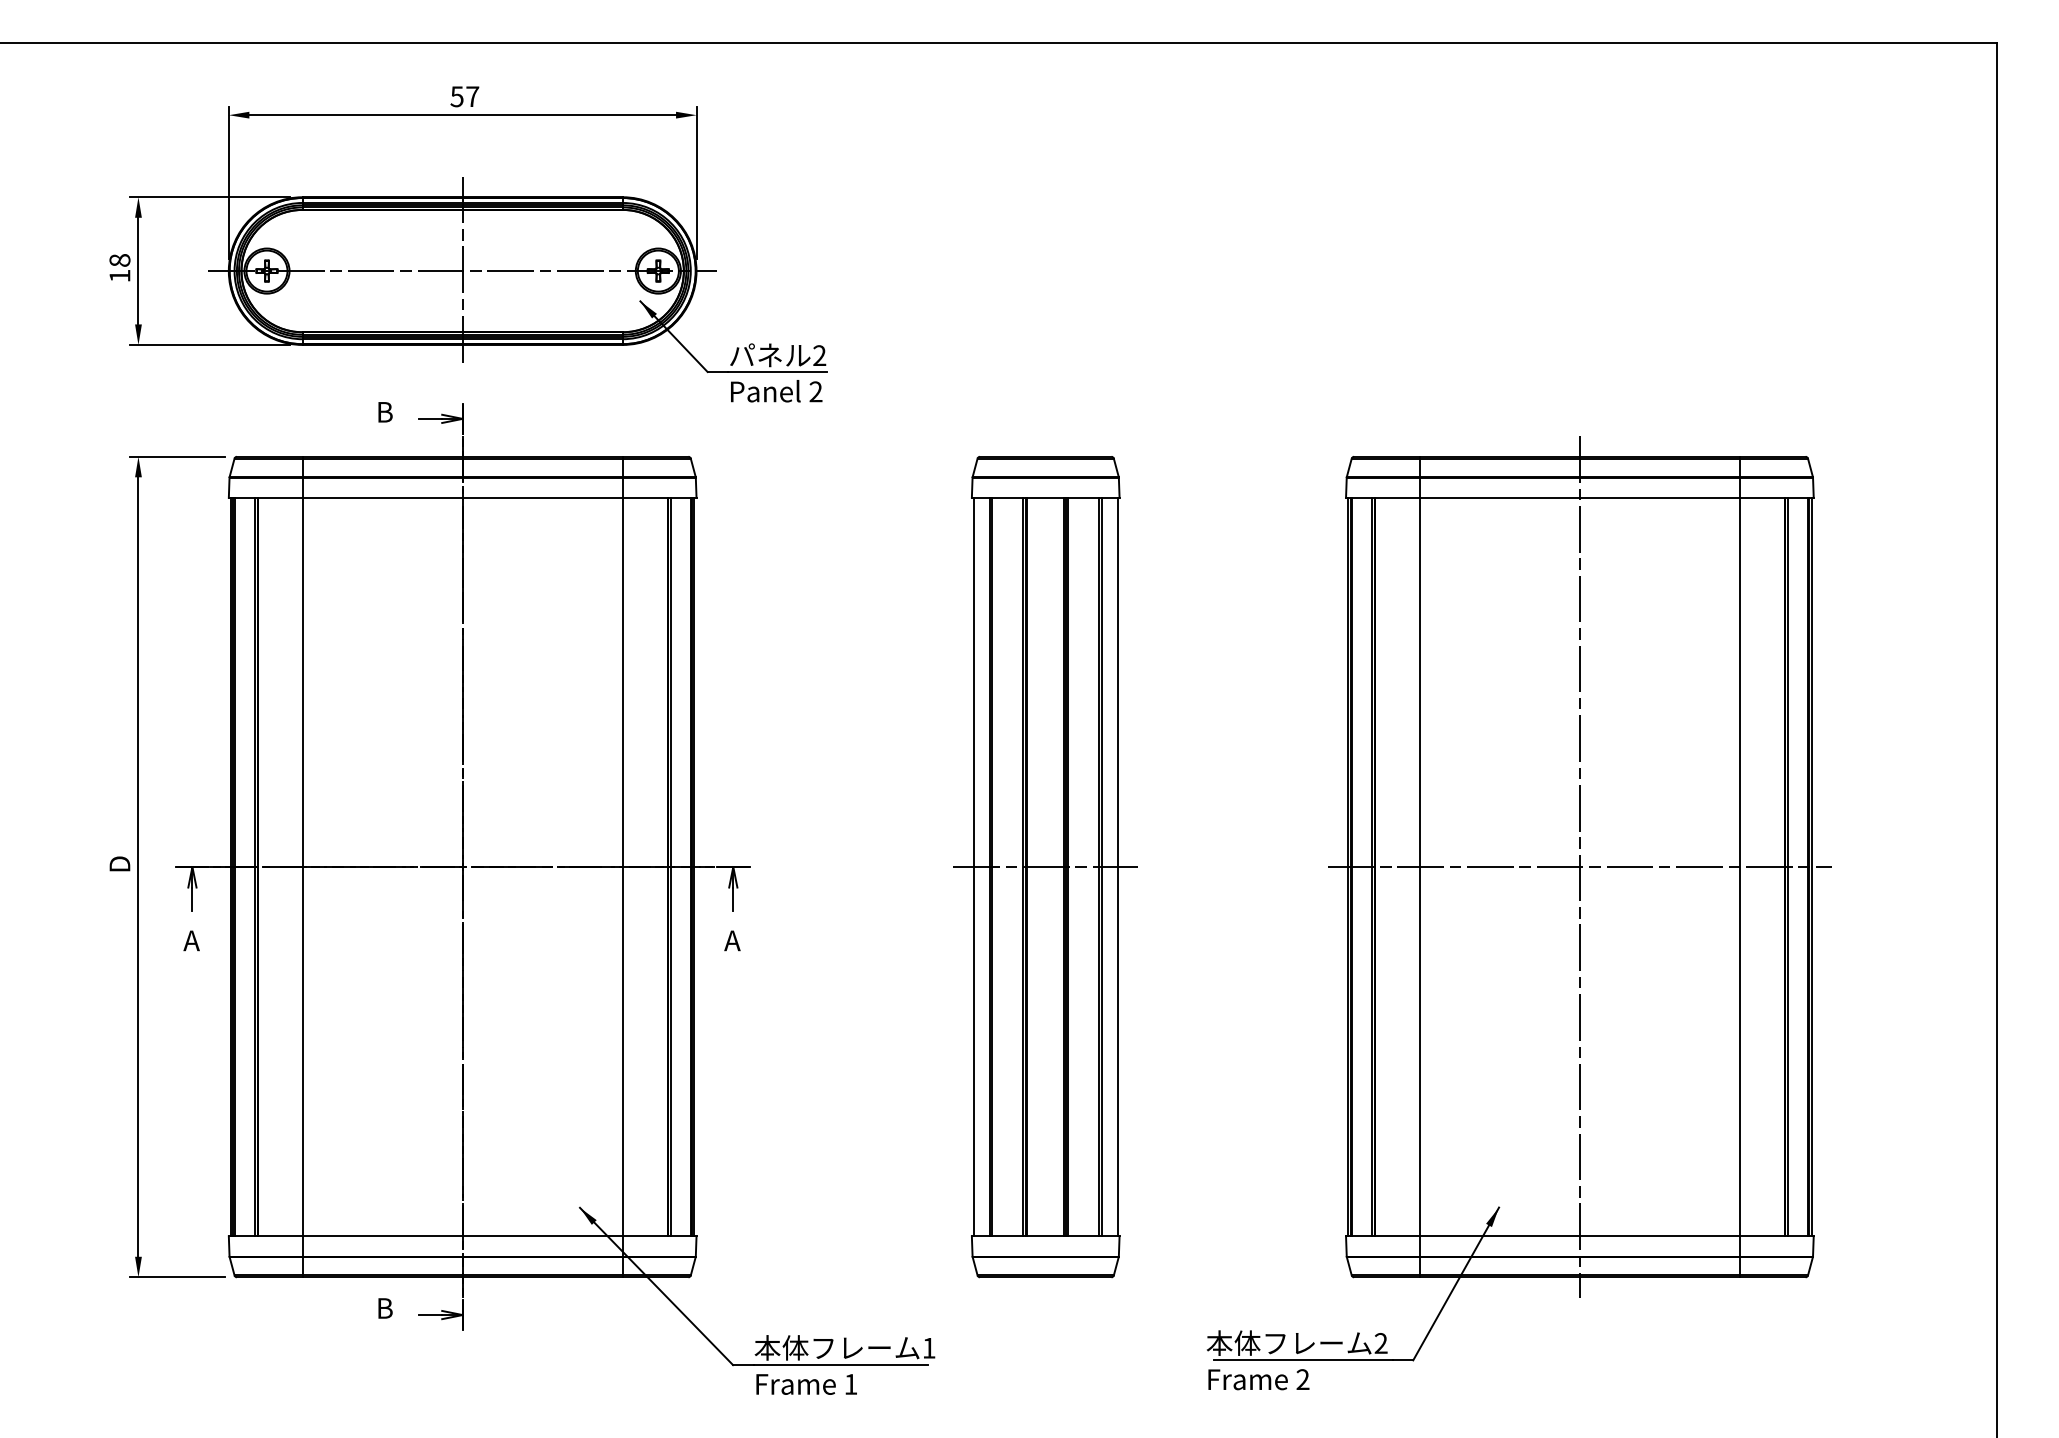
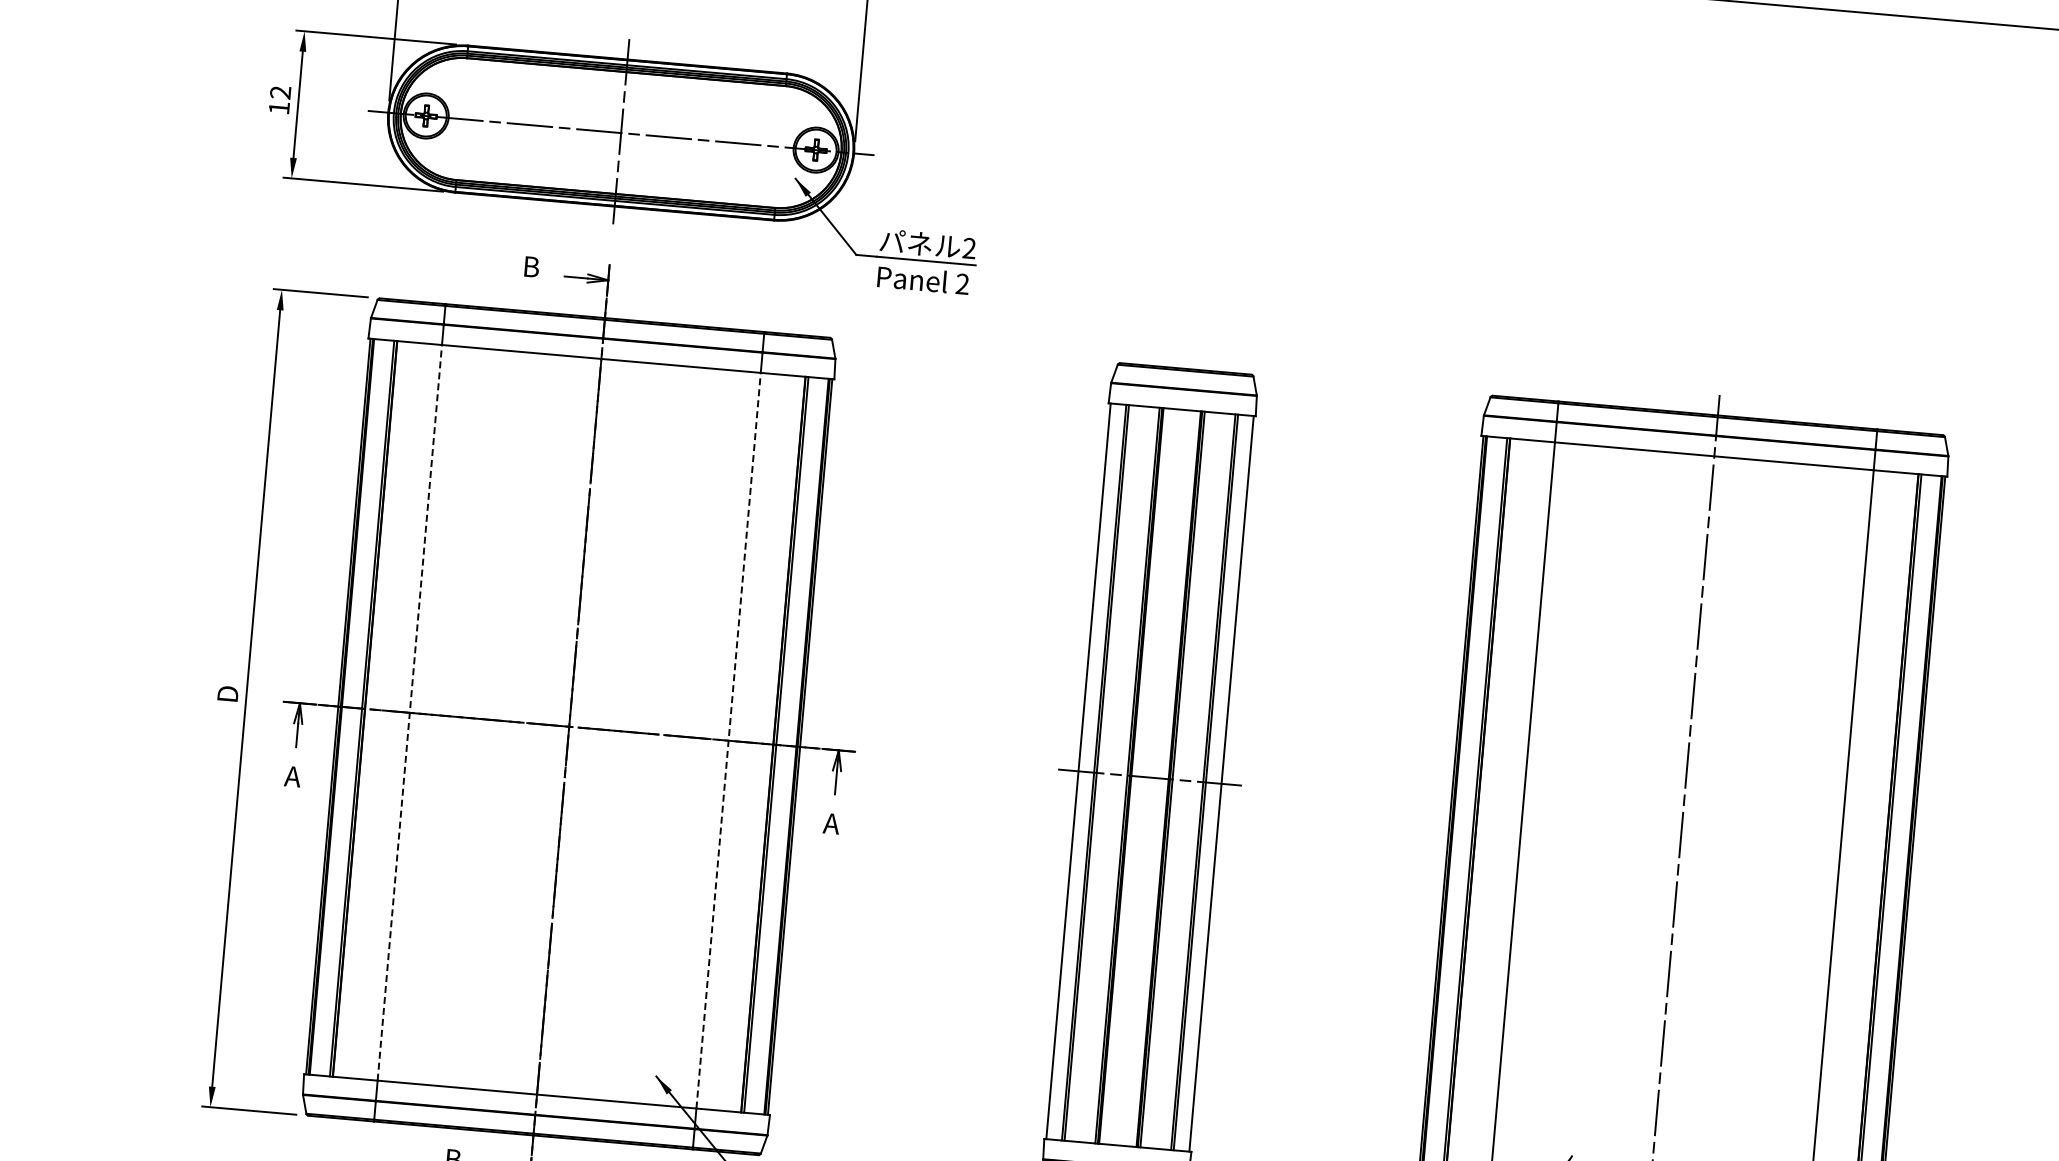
text: (119, 260) -> (280, 92), 18 -> 12
line: (302, 866) -> (409, 712), solid -> dashed
line: (622, 866) -> (728, 740), solid -> dashed
line: (1579, 867) -> (1681, 824), removed

